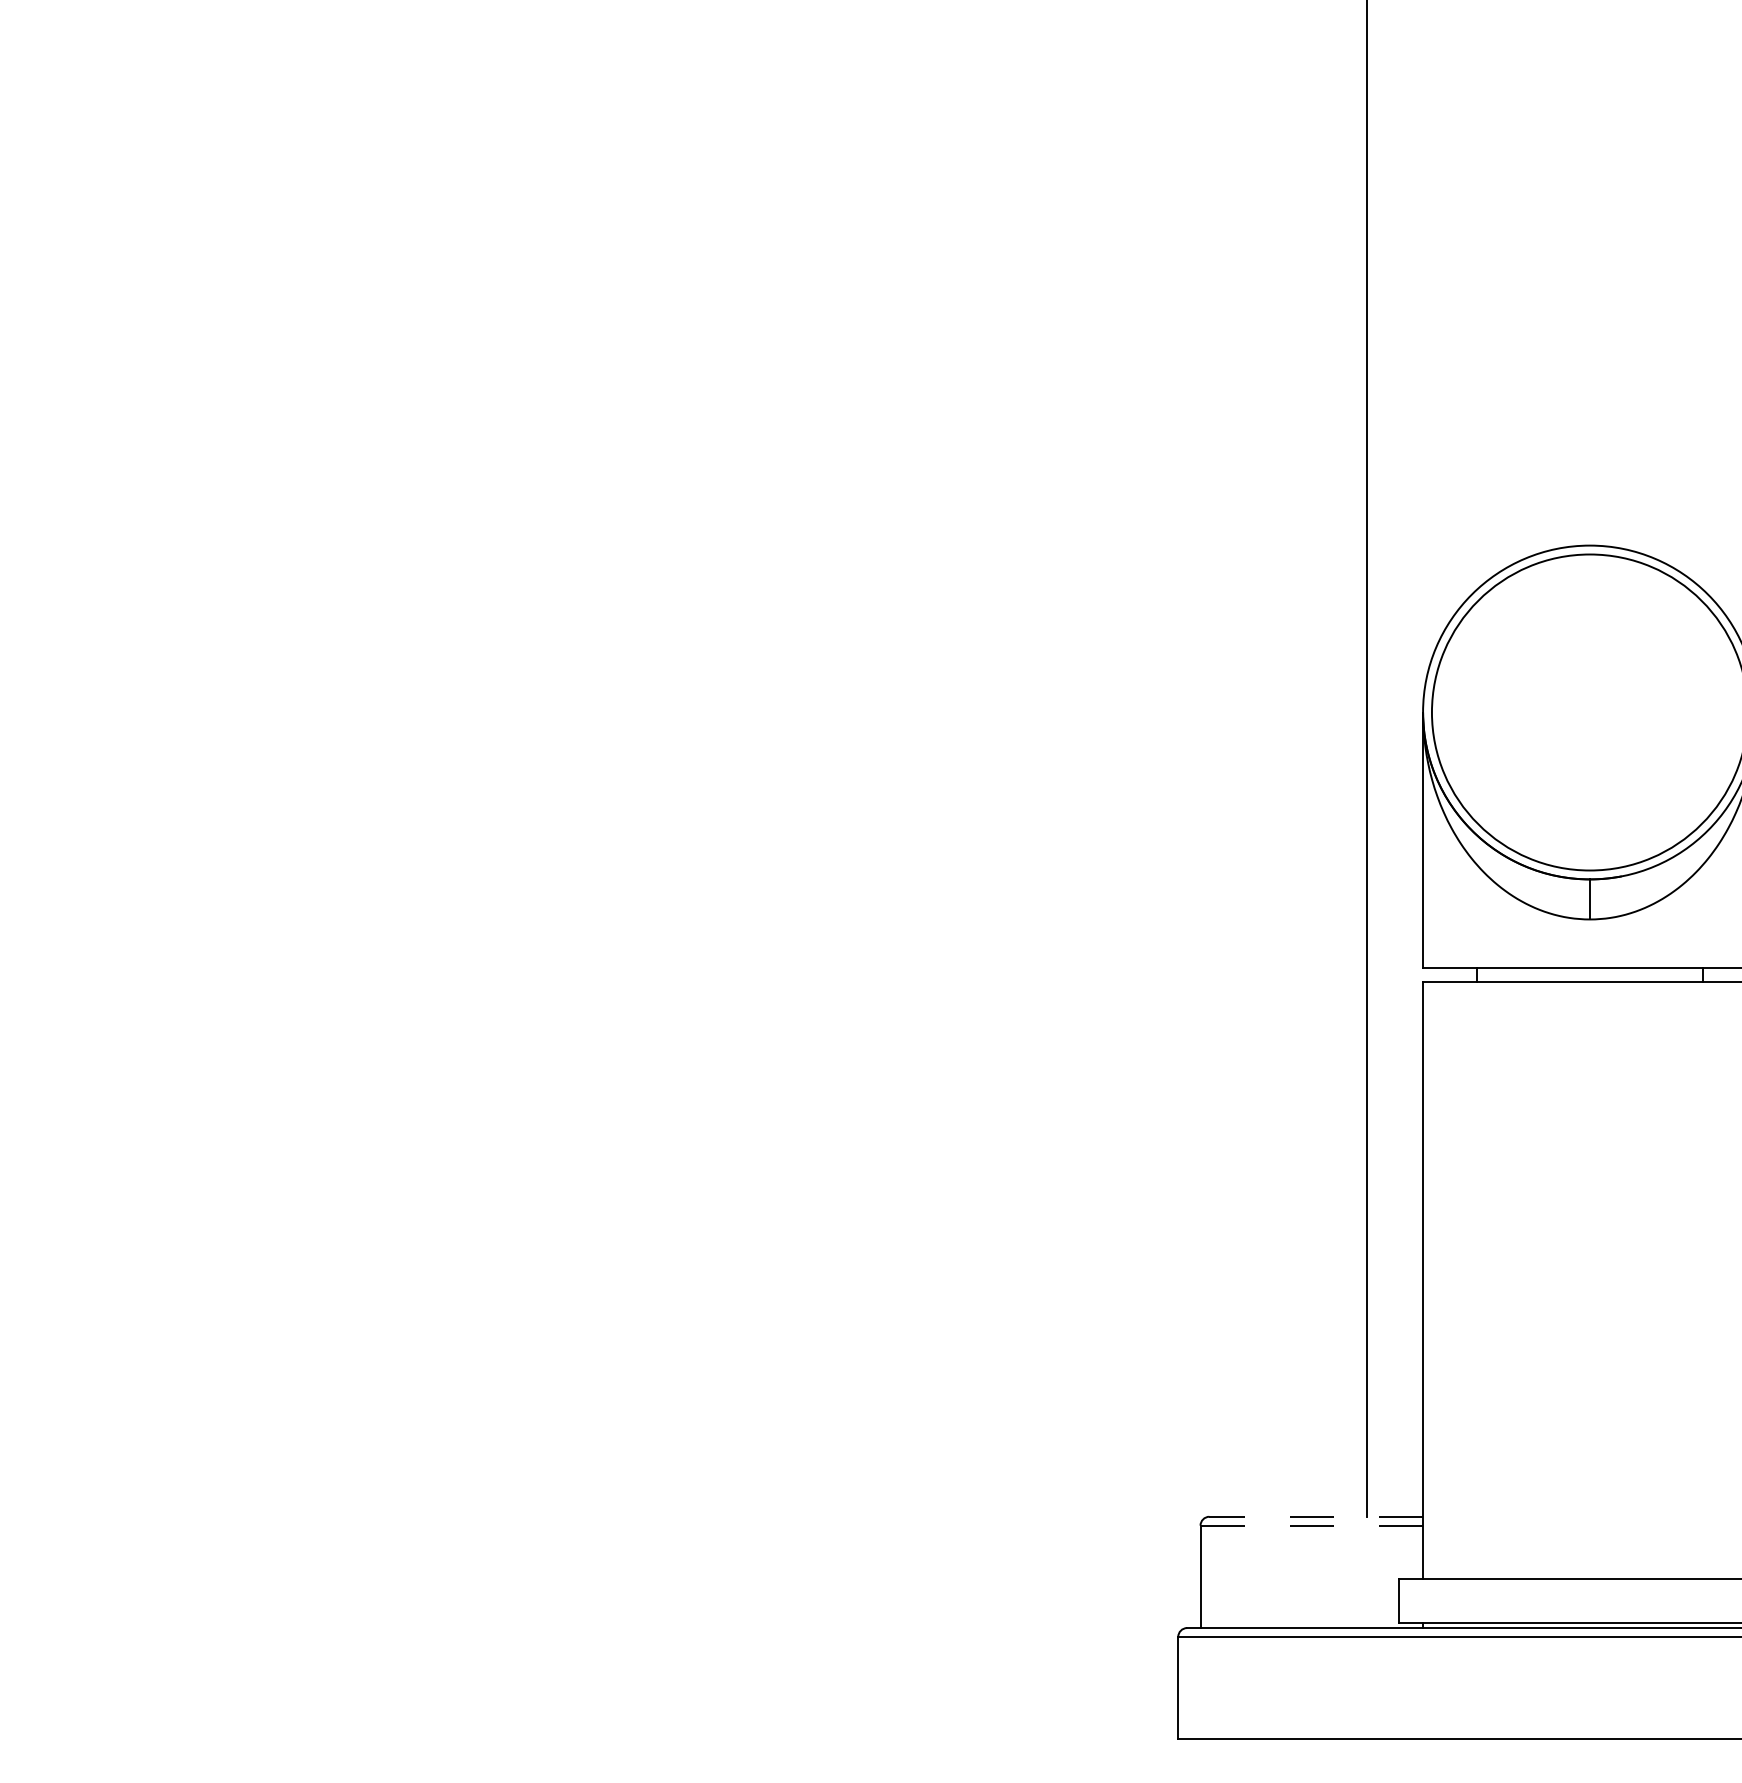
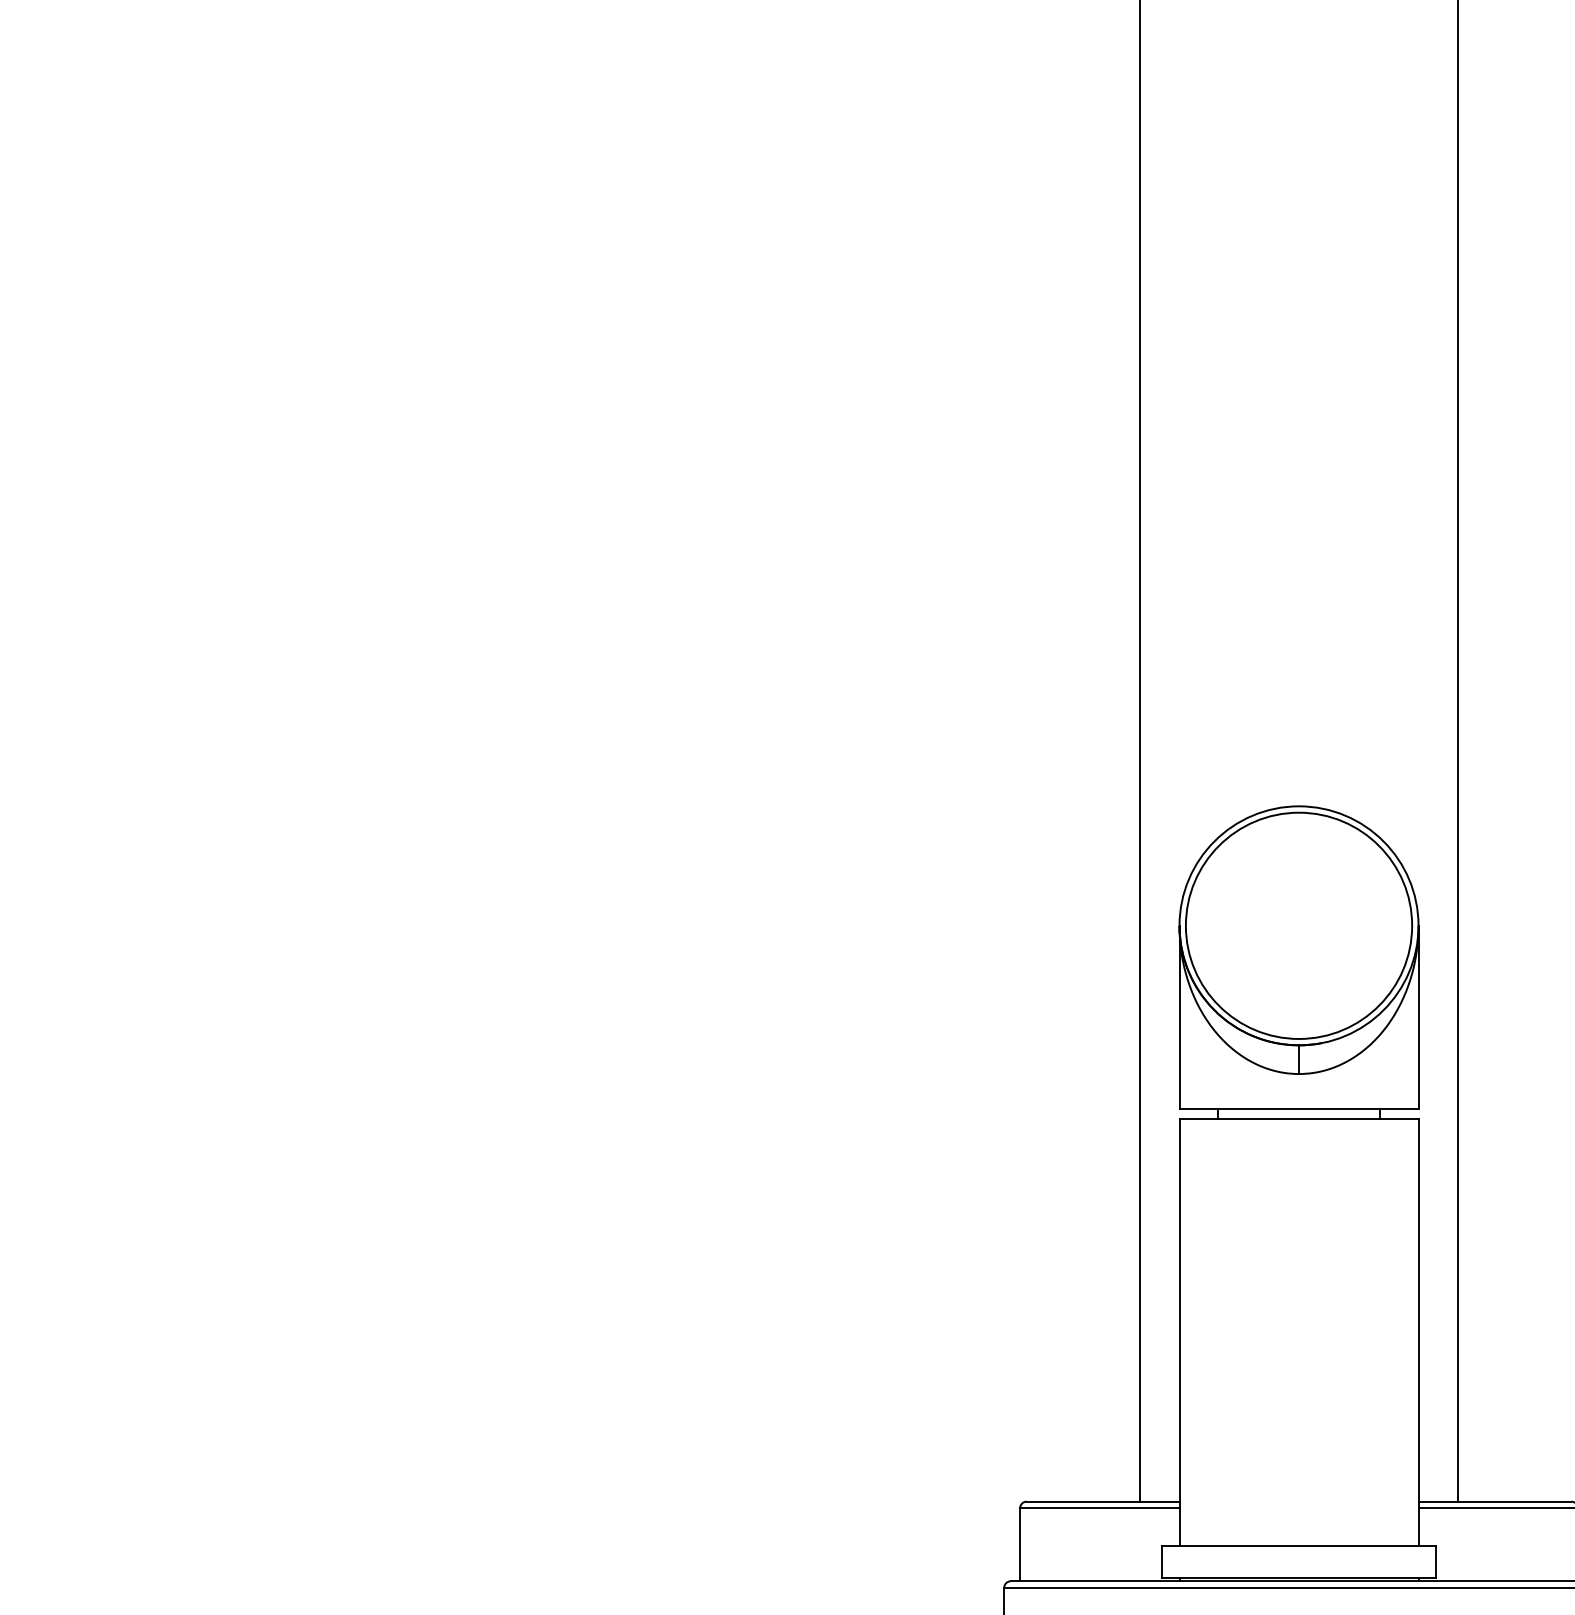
line: (1315, 1516) -> (1102, 1501), dashed -> solid
line: (1311, 1526) -> (1099, 1508), dashed -> solid

